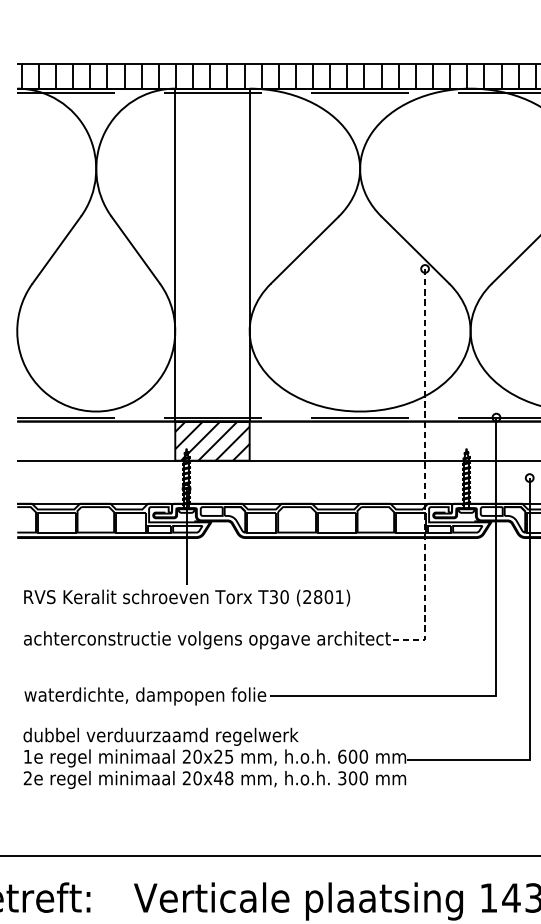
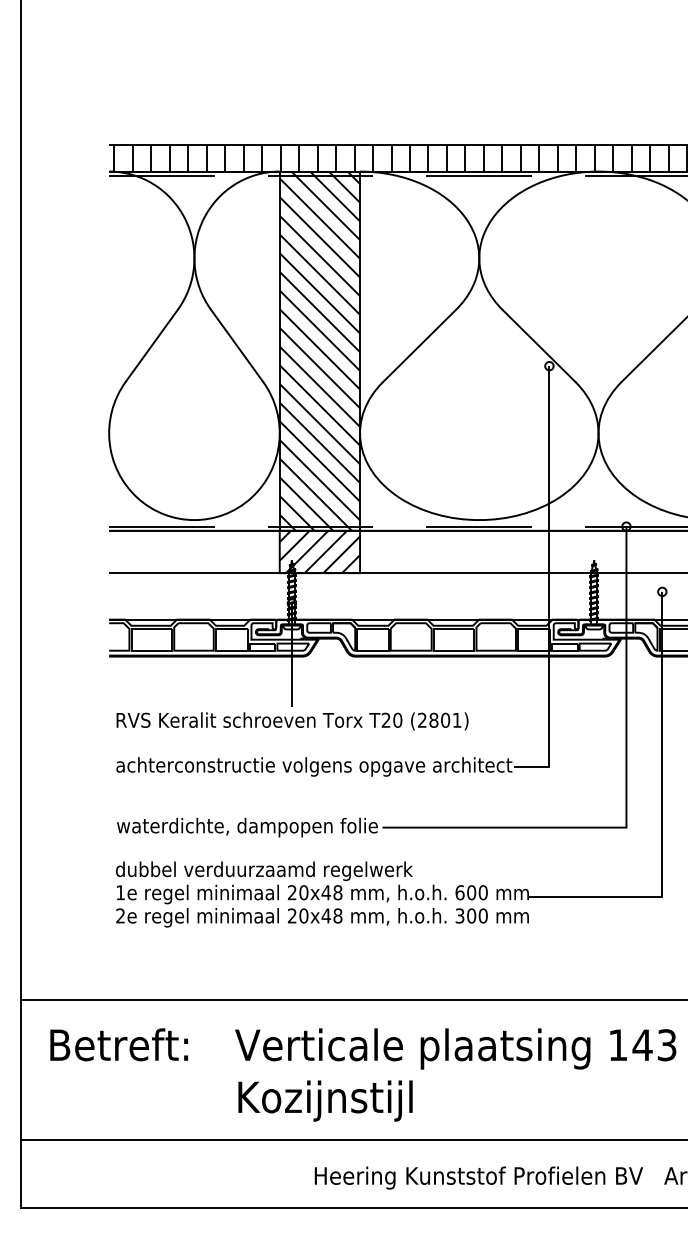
hatch: (212, 254) -> (319, 350), added
line: (425, 471) -> (549, 584), dashed -> solid
text: (273, 597) -> (385, 720), T30 -> T20
text: (223, 756) -> (331, 892), 20x25 -> 20x48

